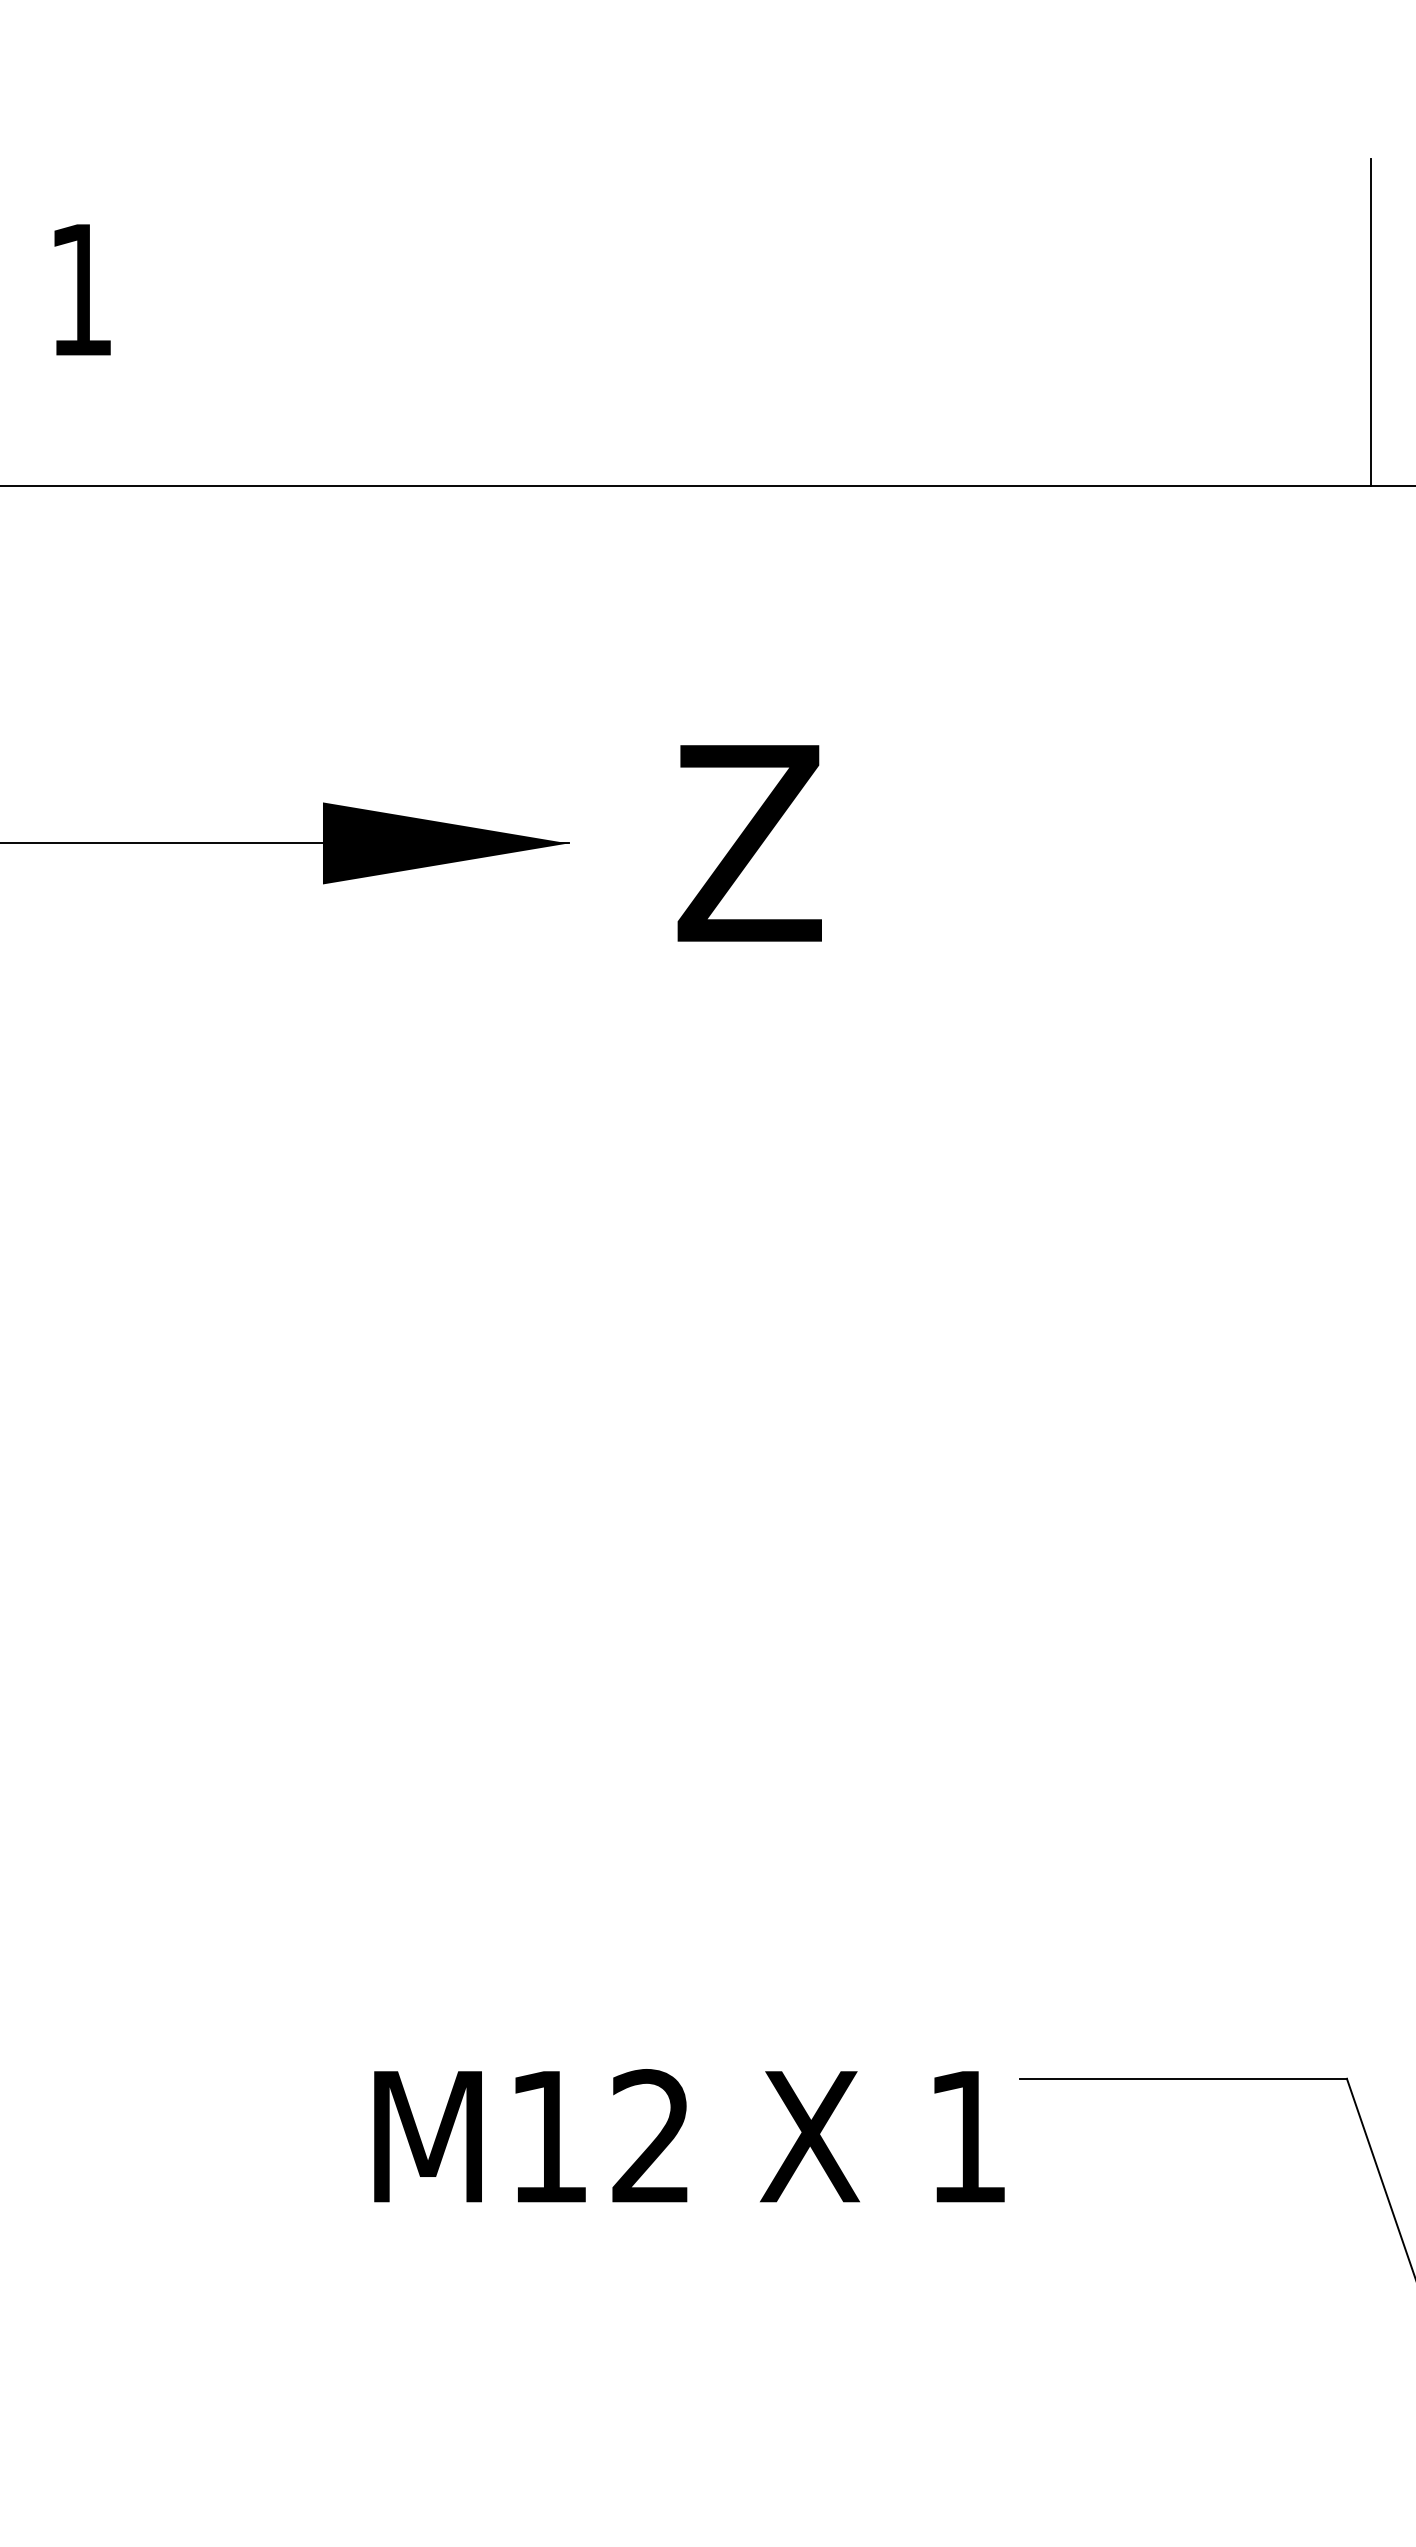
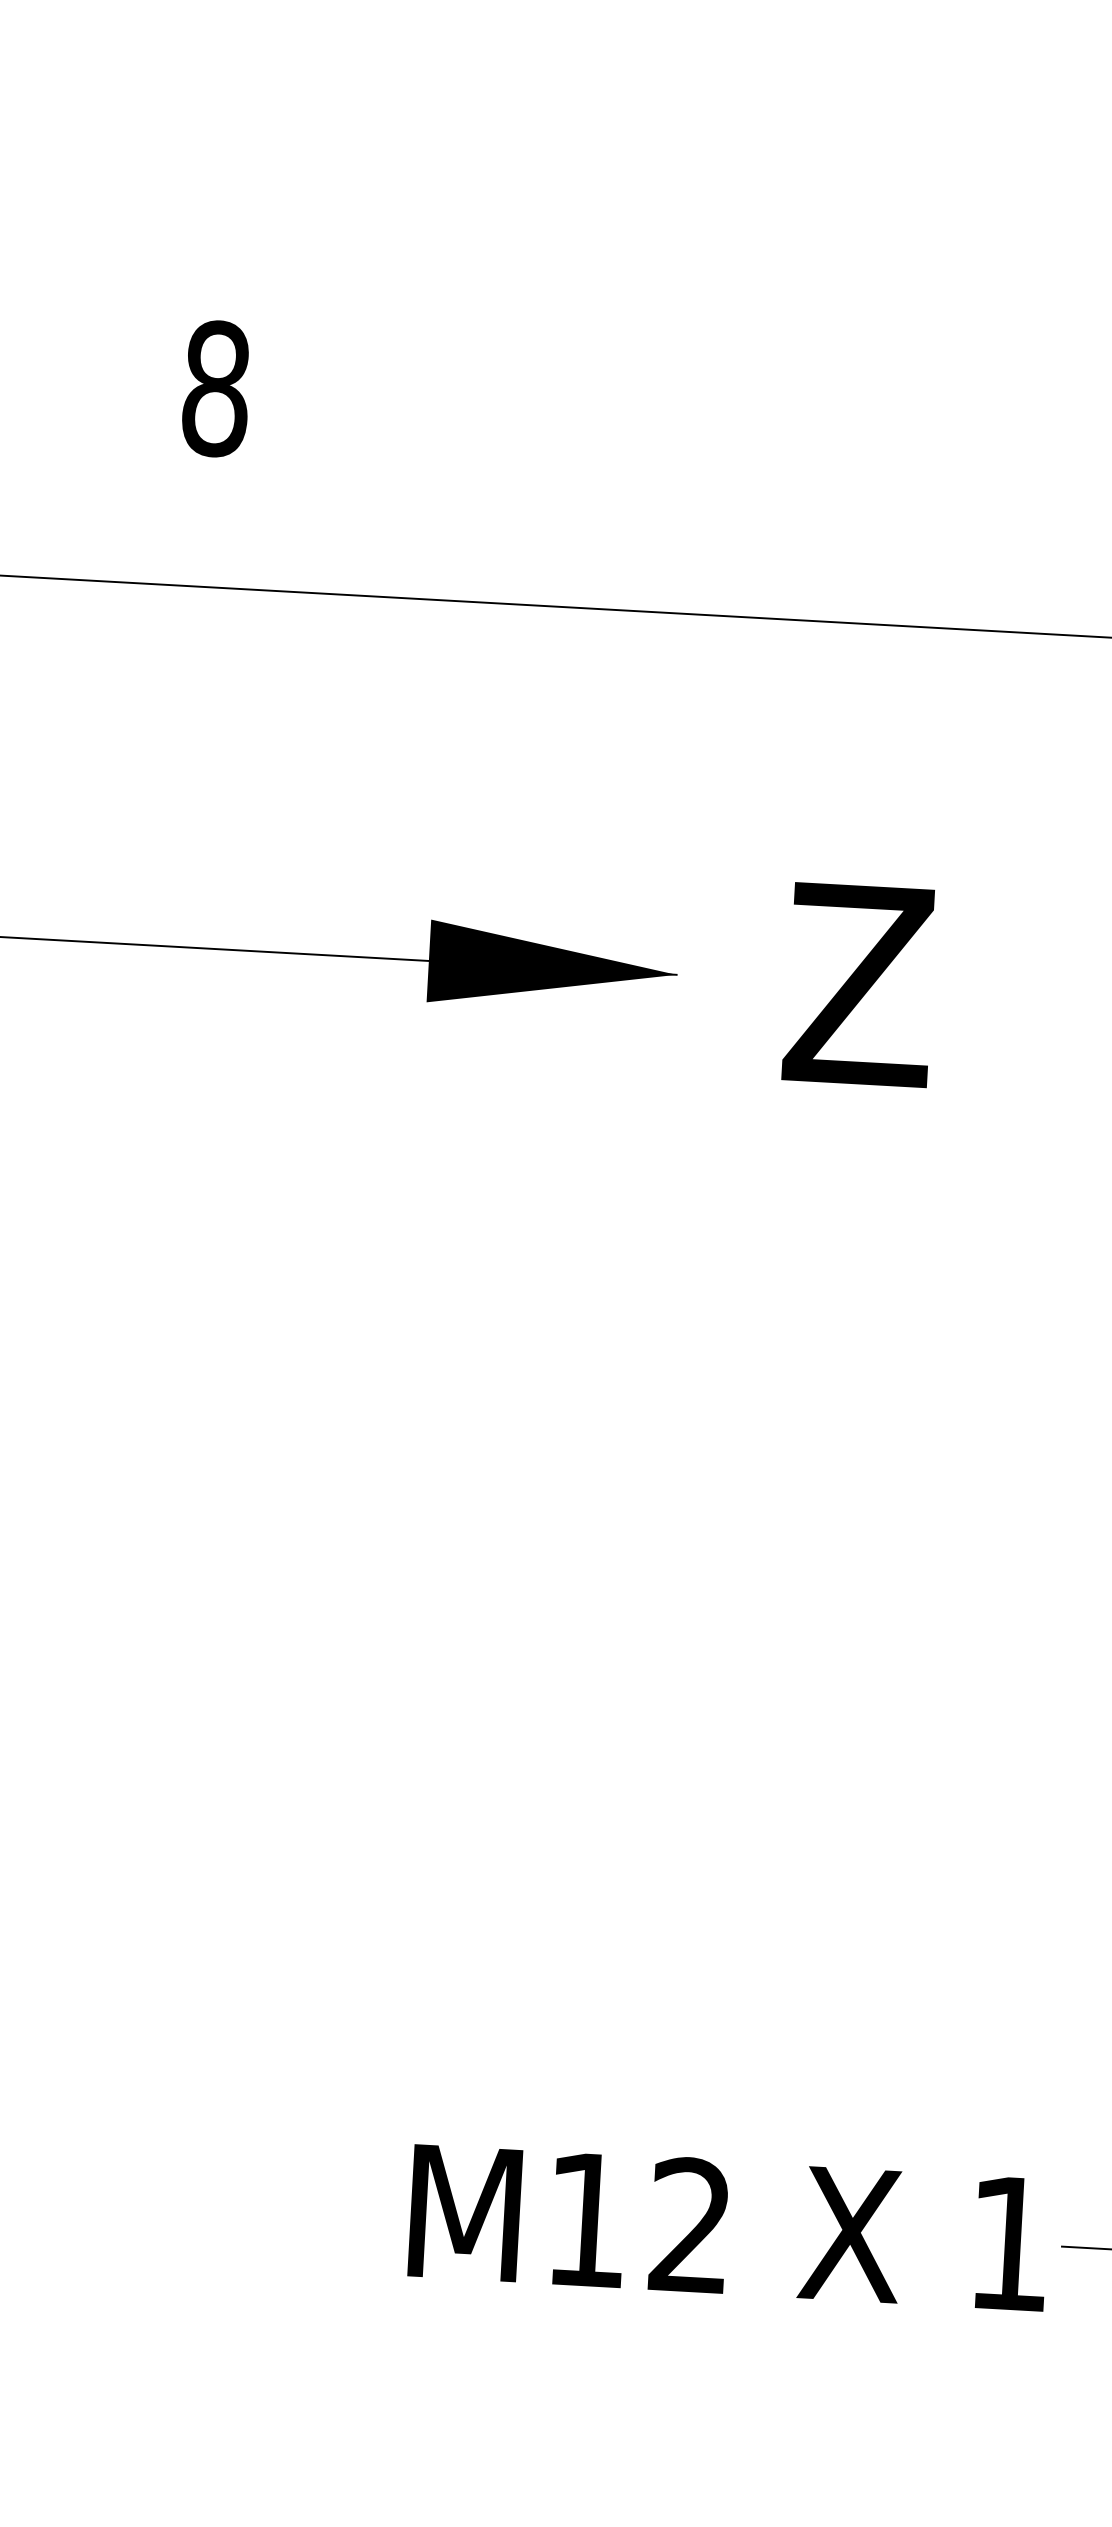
text: (81, 289) -> (216, 388), 1 -> 8
text: (689, 2135) -> (729, 2226), moved

